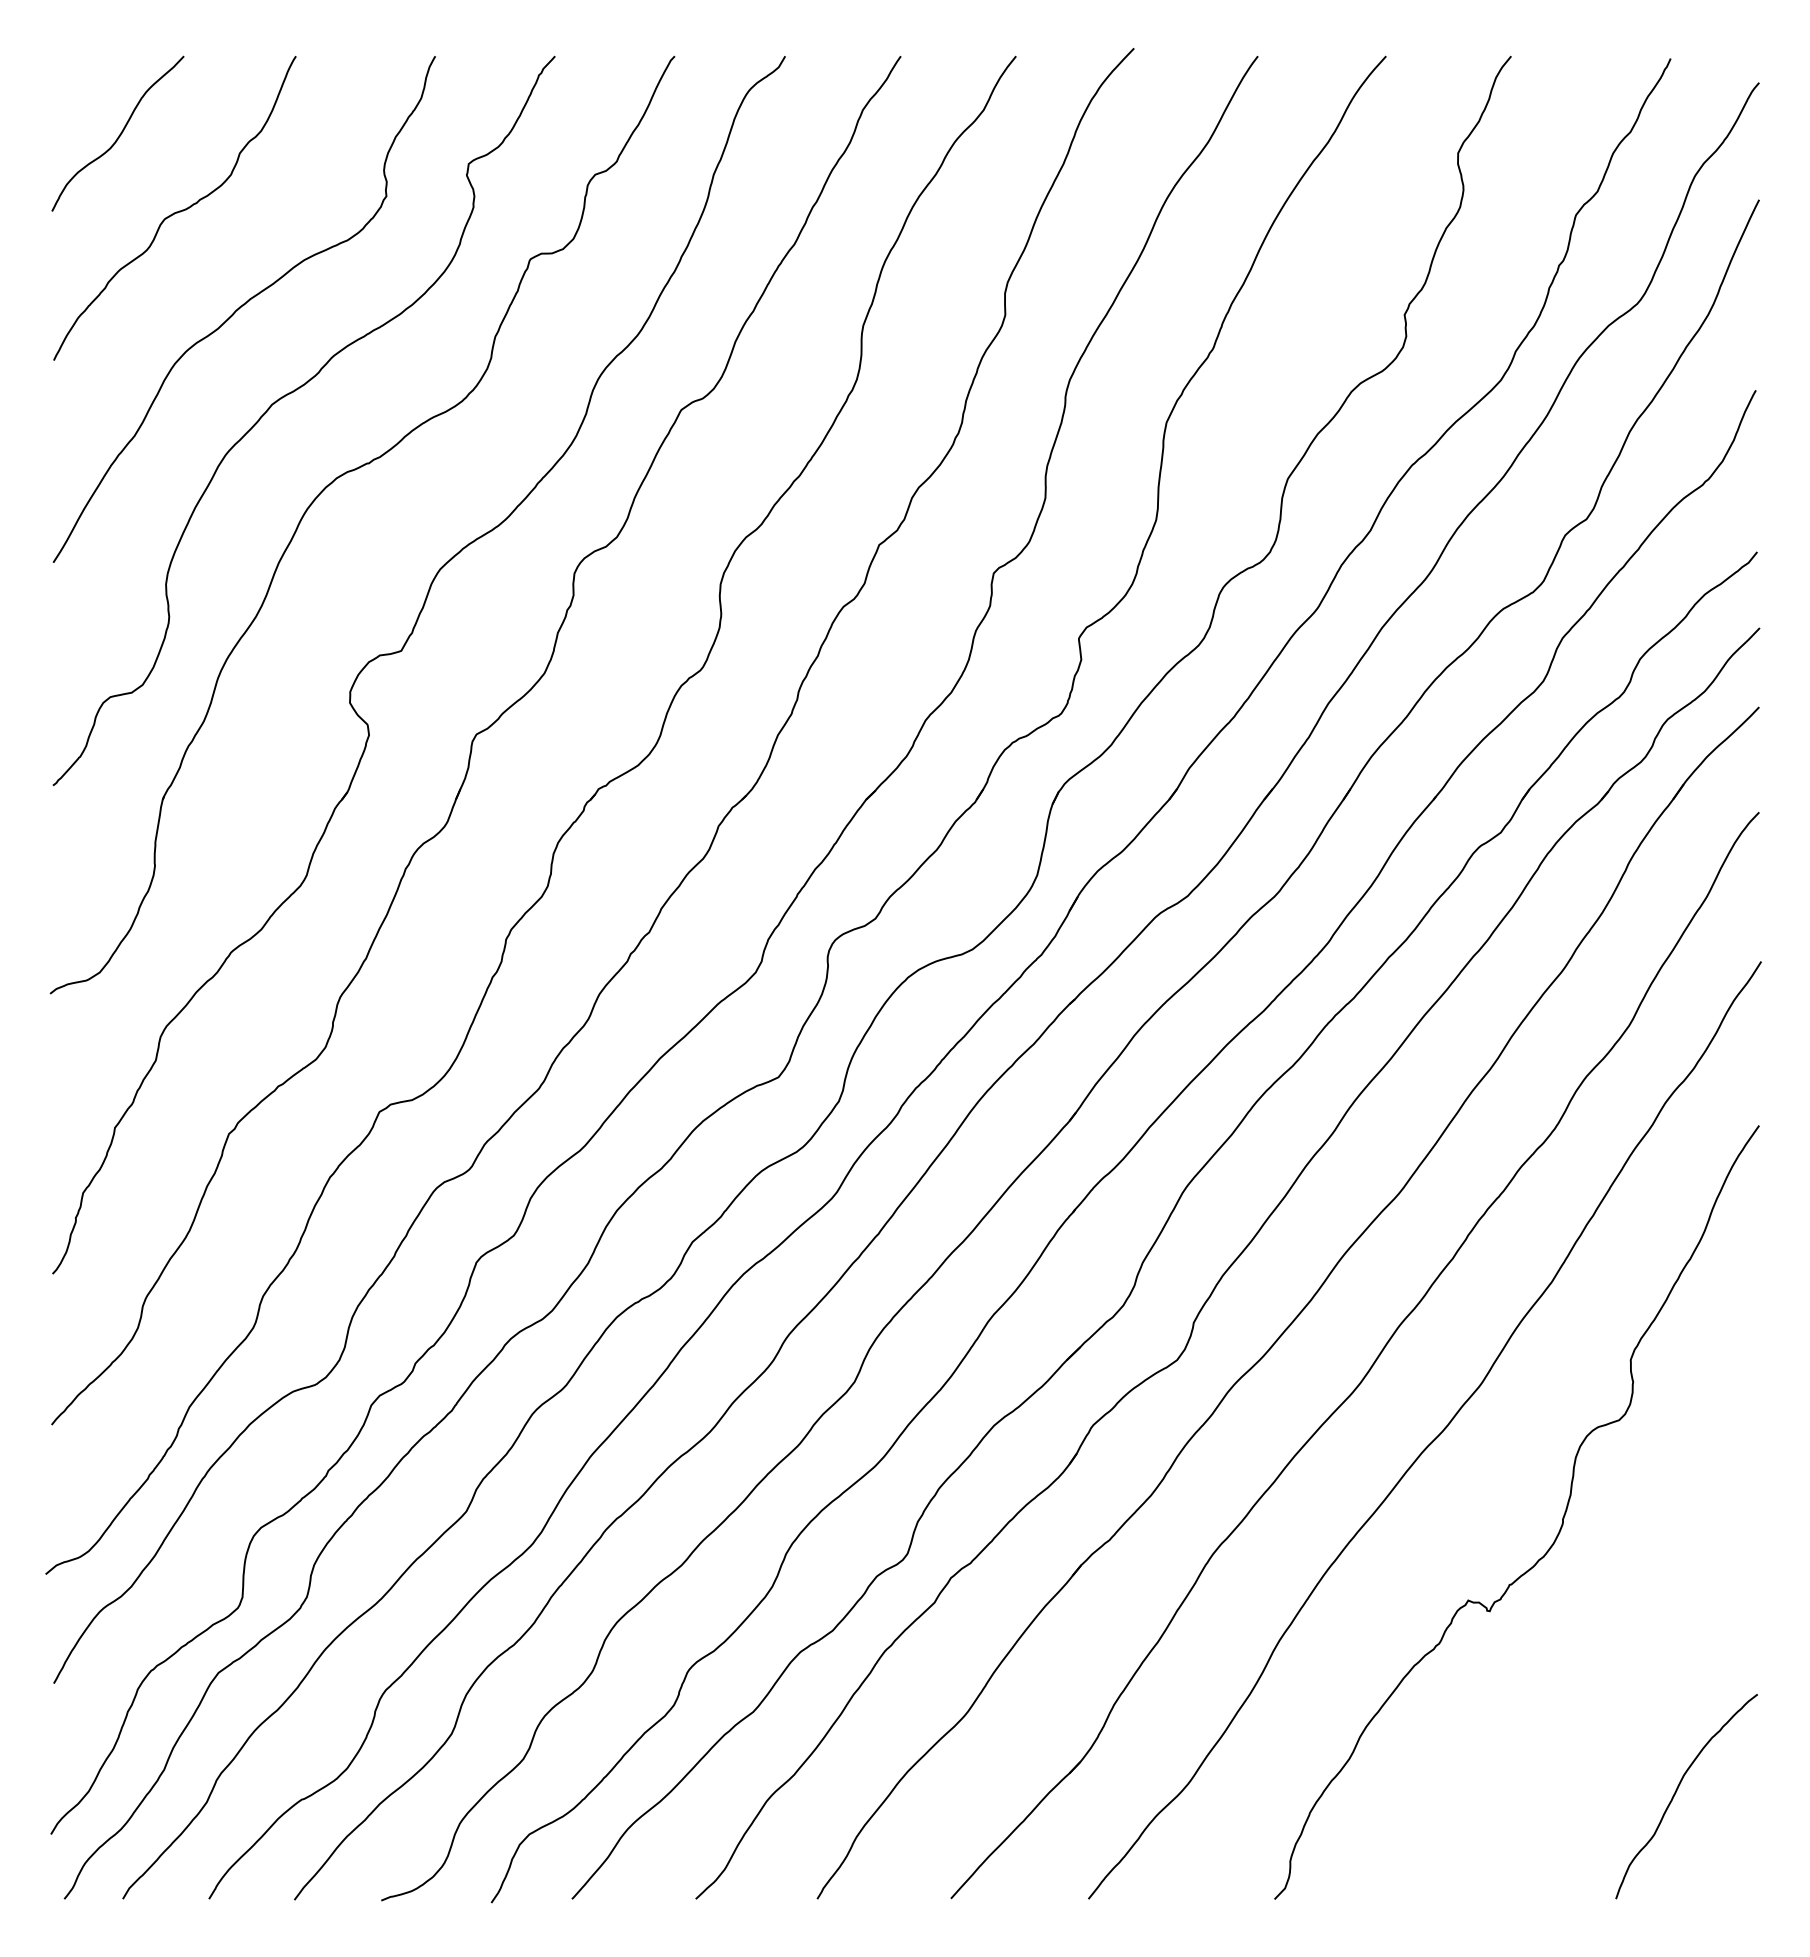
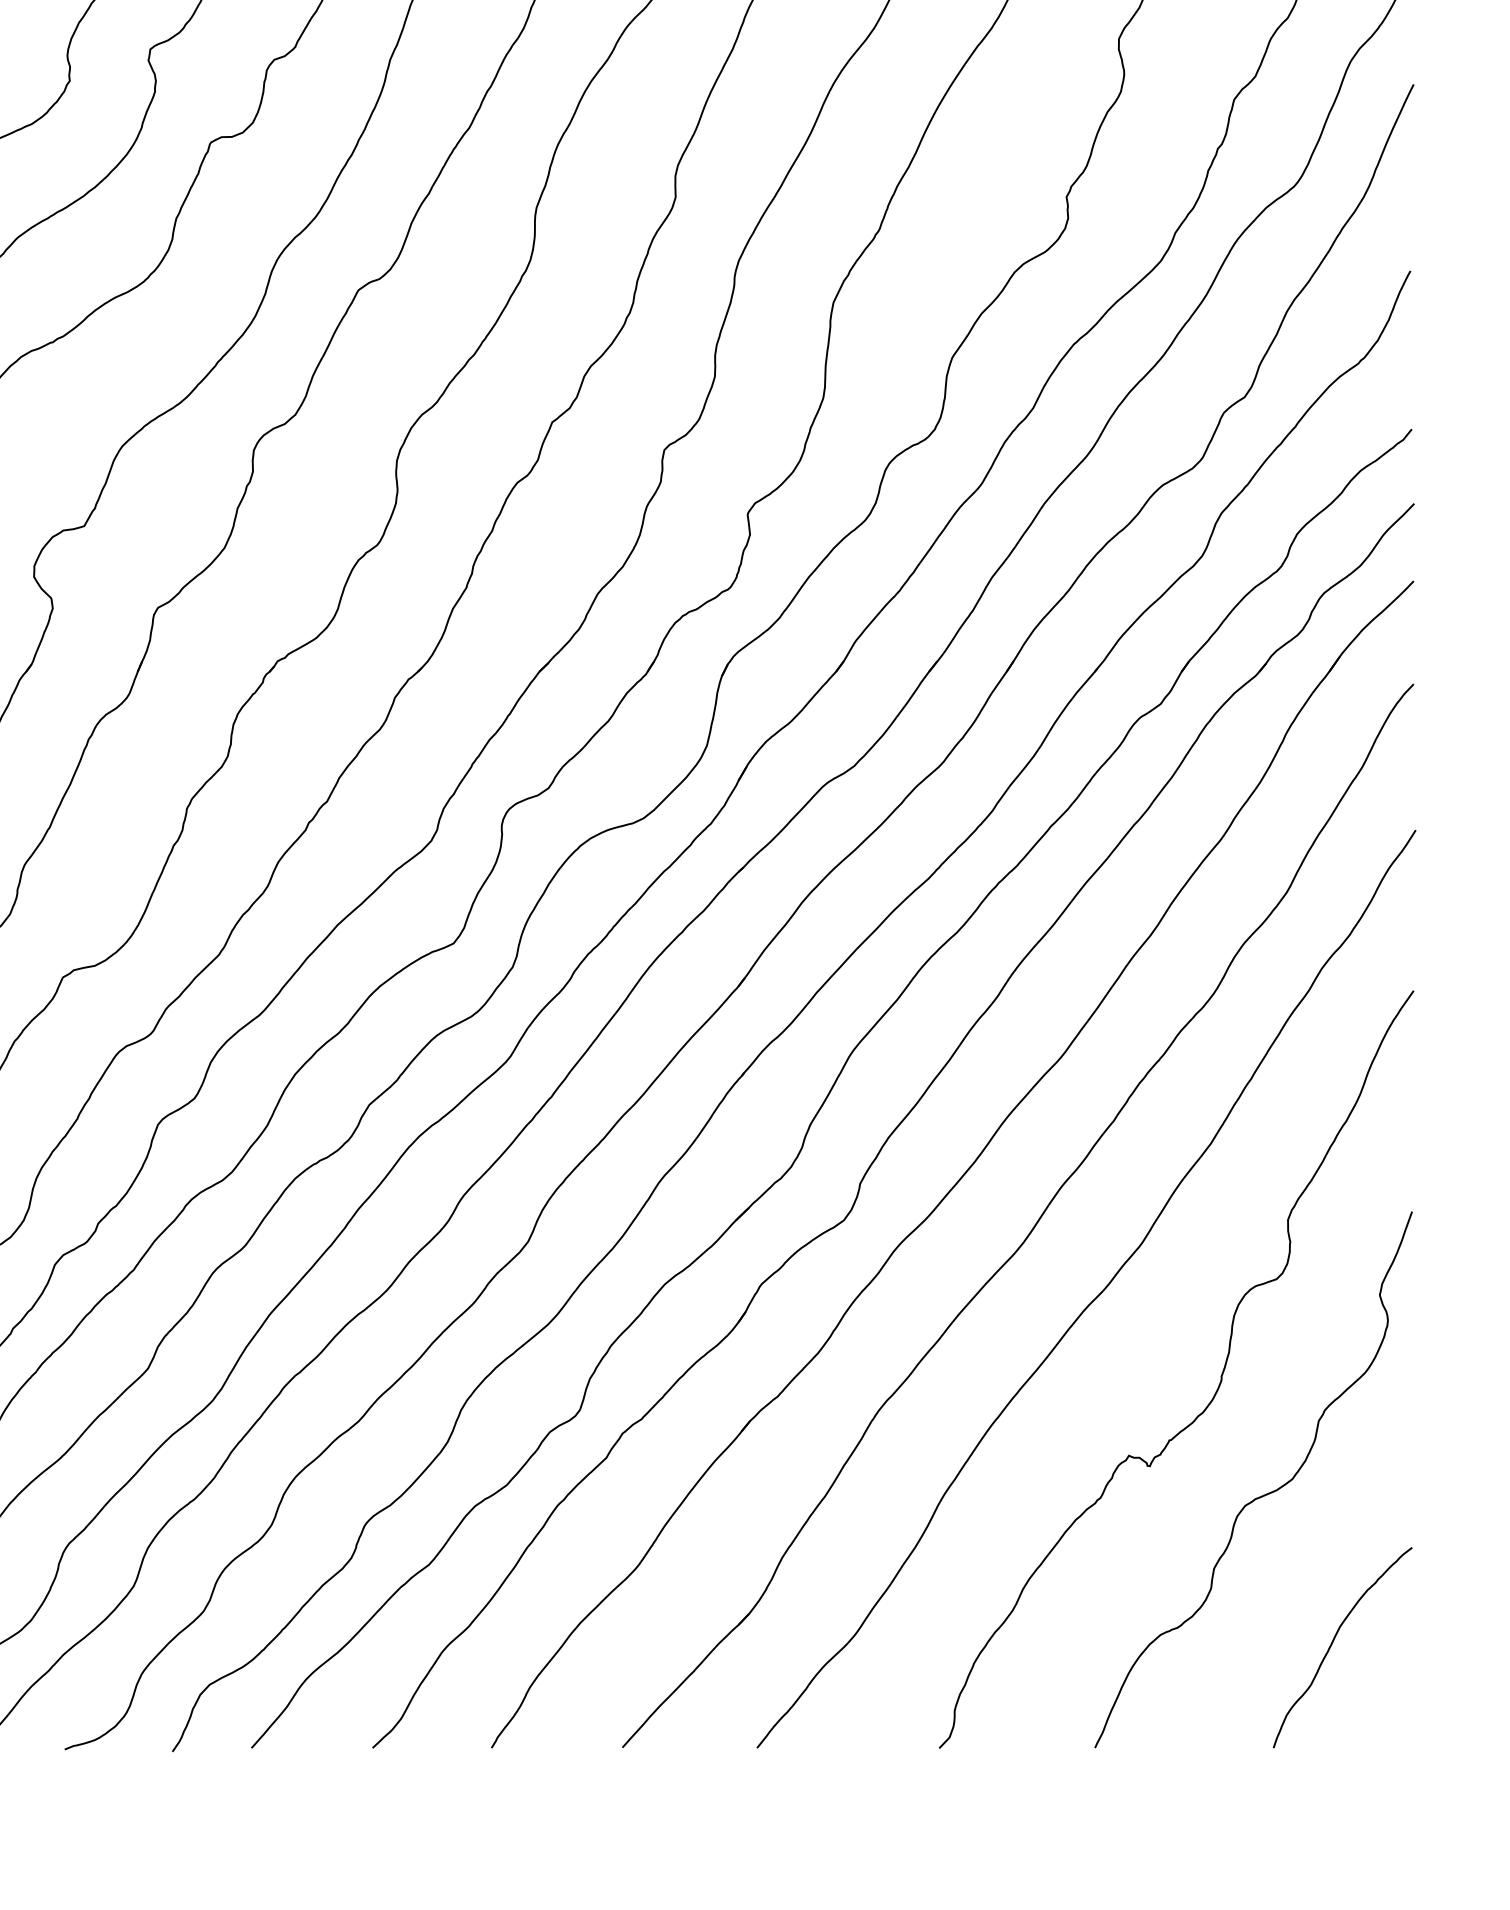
curve: (1600, 1642) -> (1258, 1496), added

